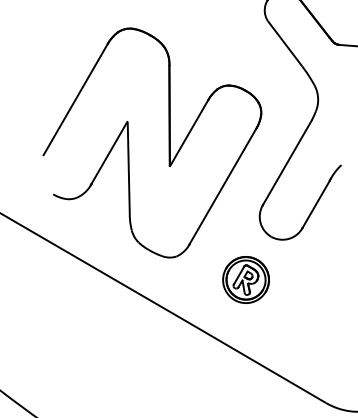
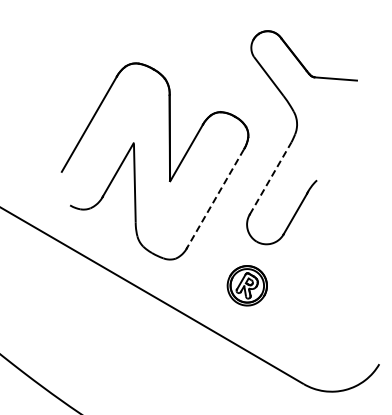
line: (287, 162) -> (270, 178), solid -> dashed
line: (222, 186) -> (215, 198), solid -> dashed
part: (245, 279) -> (246, 285), moved

